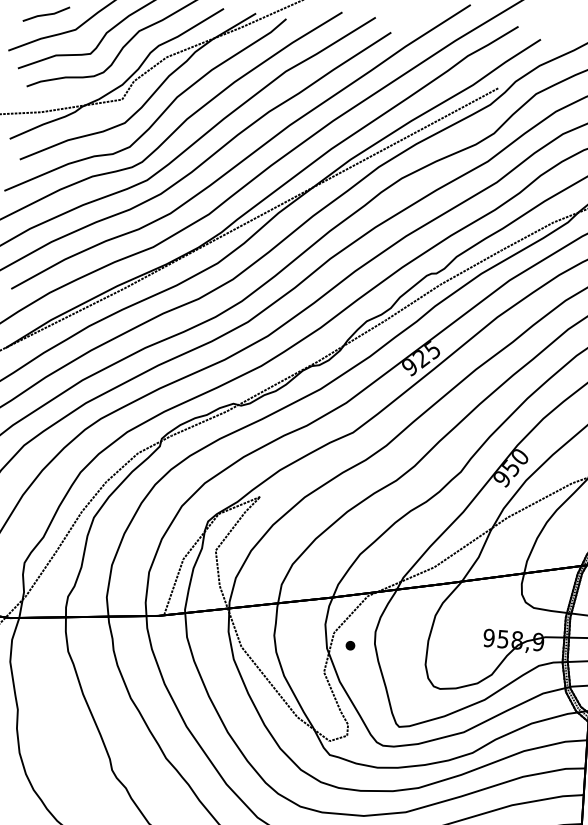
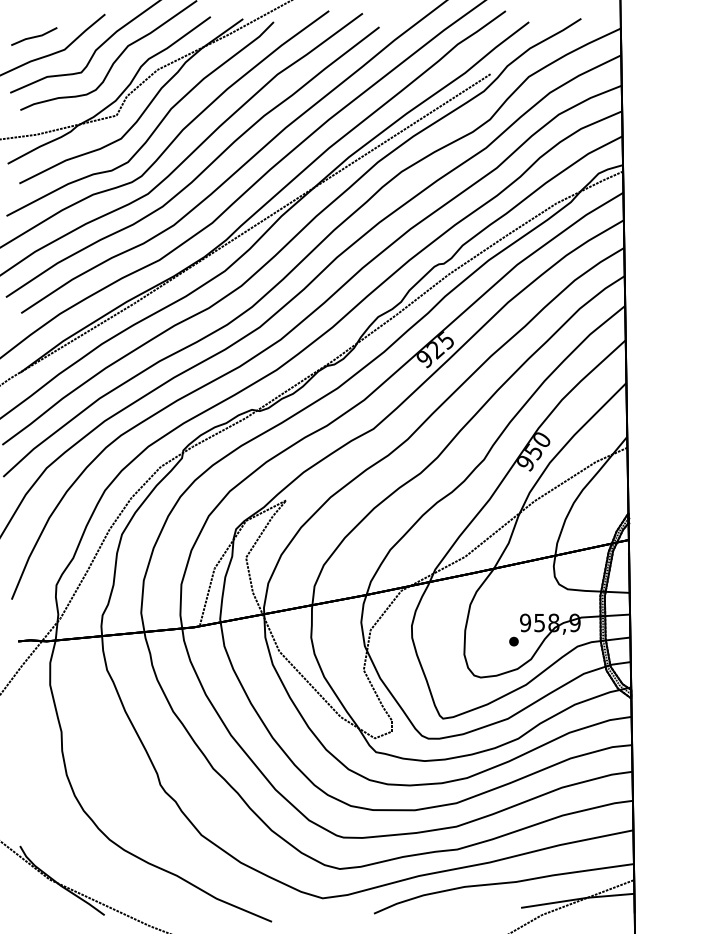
part: (350, 645) -> (513, 641), moved

